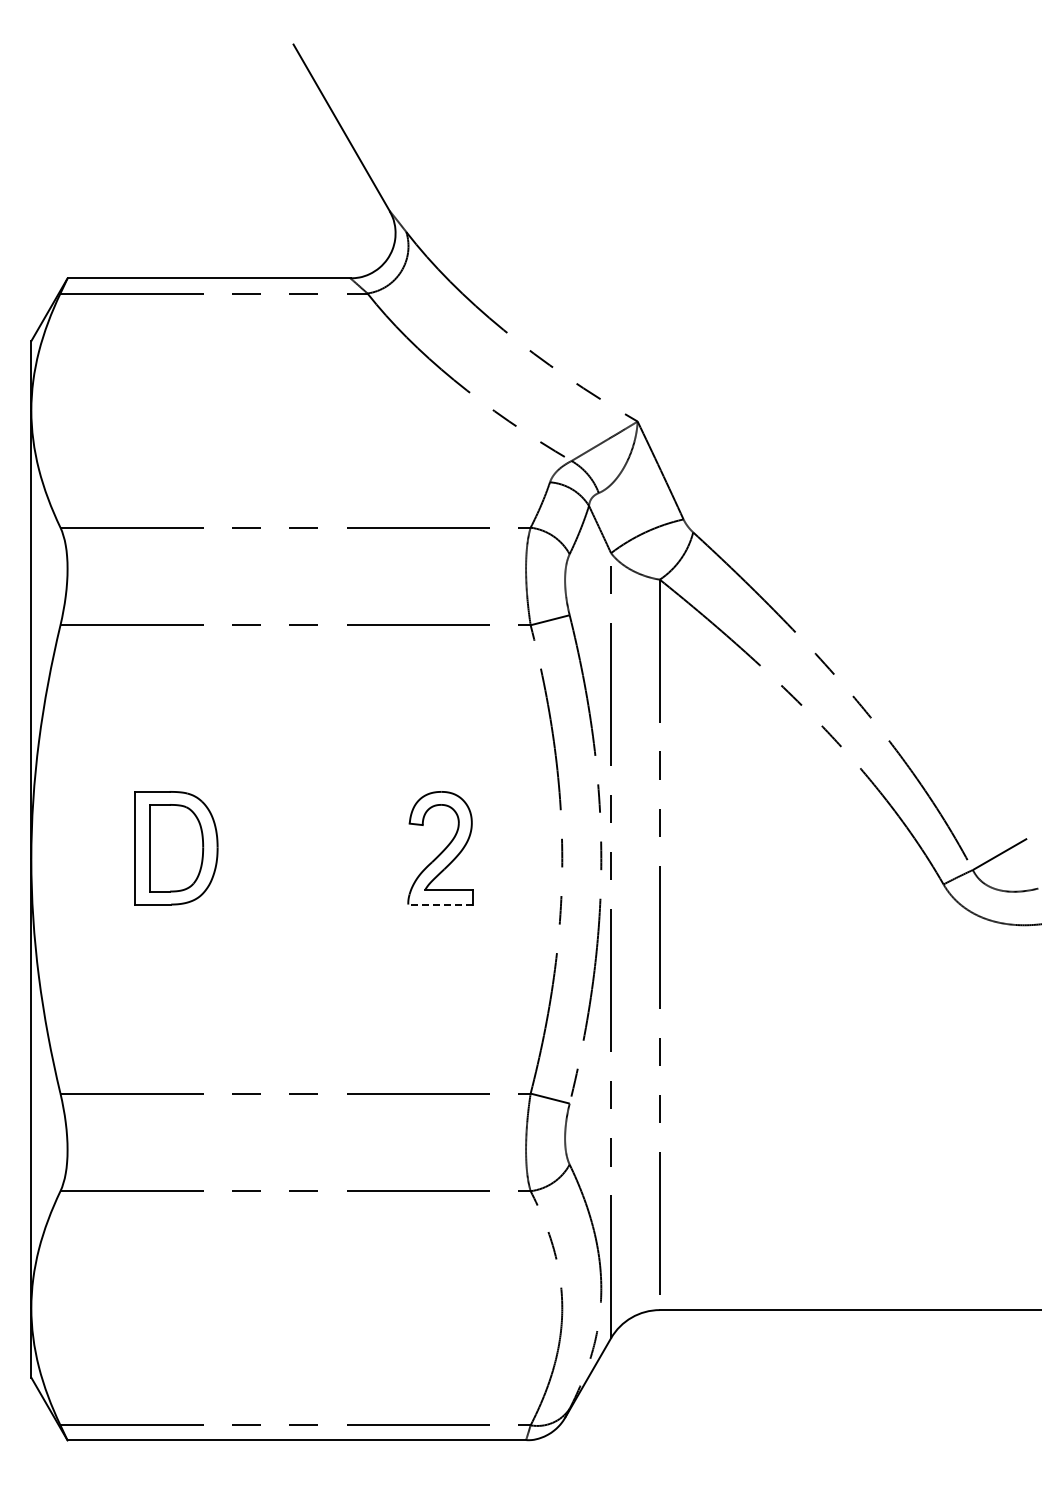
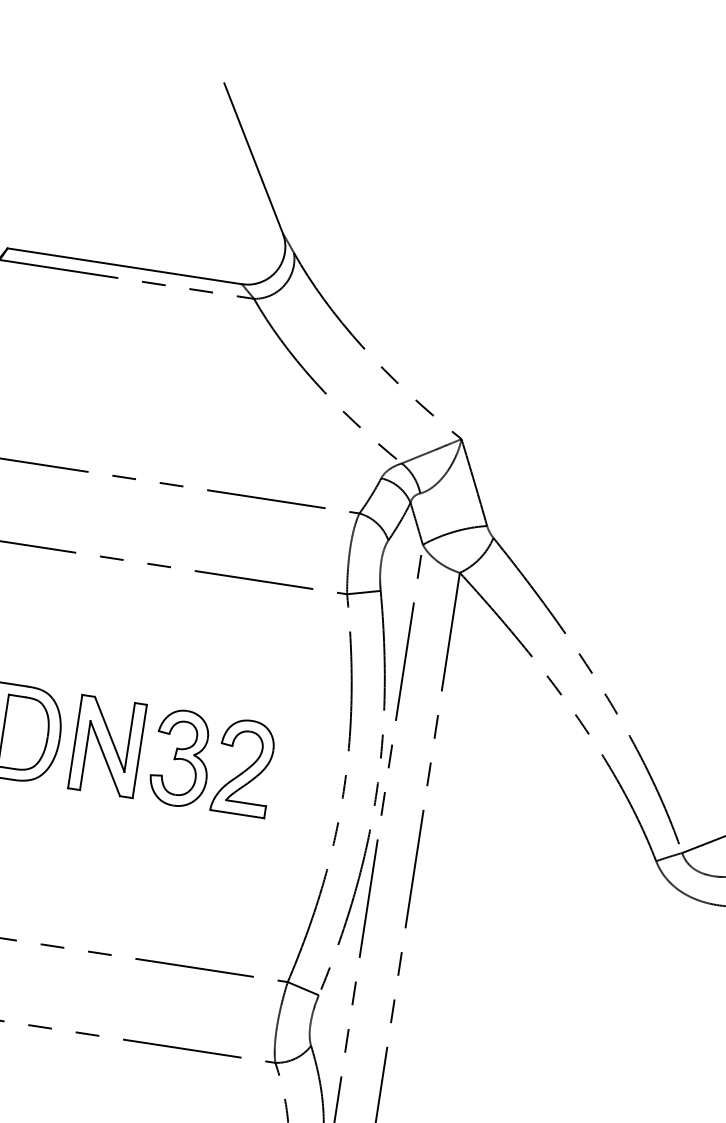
part: (274, 847) -> (106, 745), added
part: (364, 848) -> (181, 758), added
line: (440, 904) -> (237, 814), dashed -> solid

